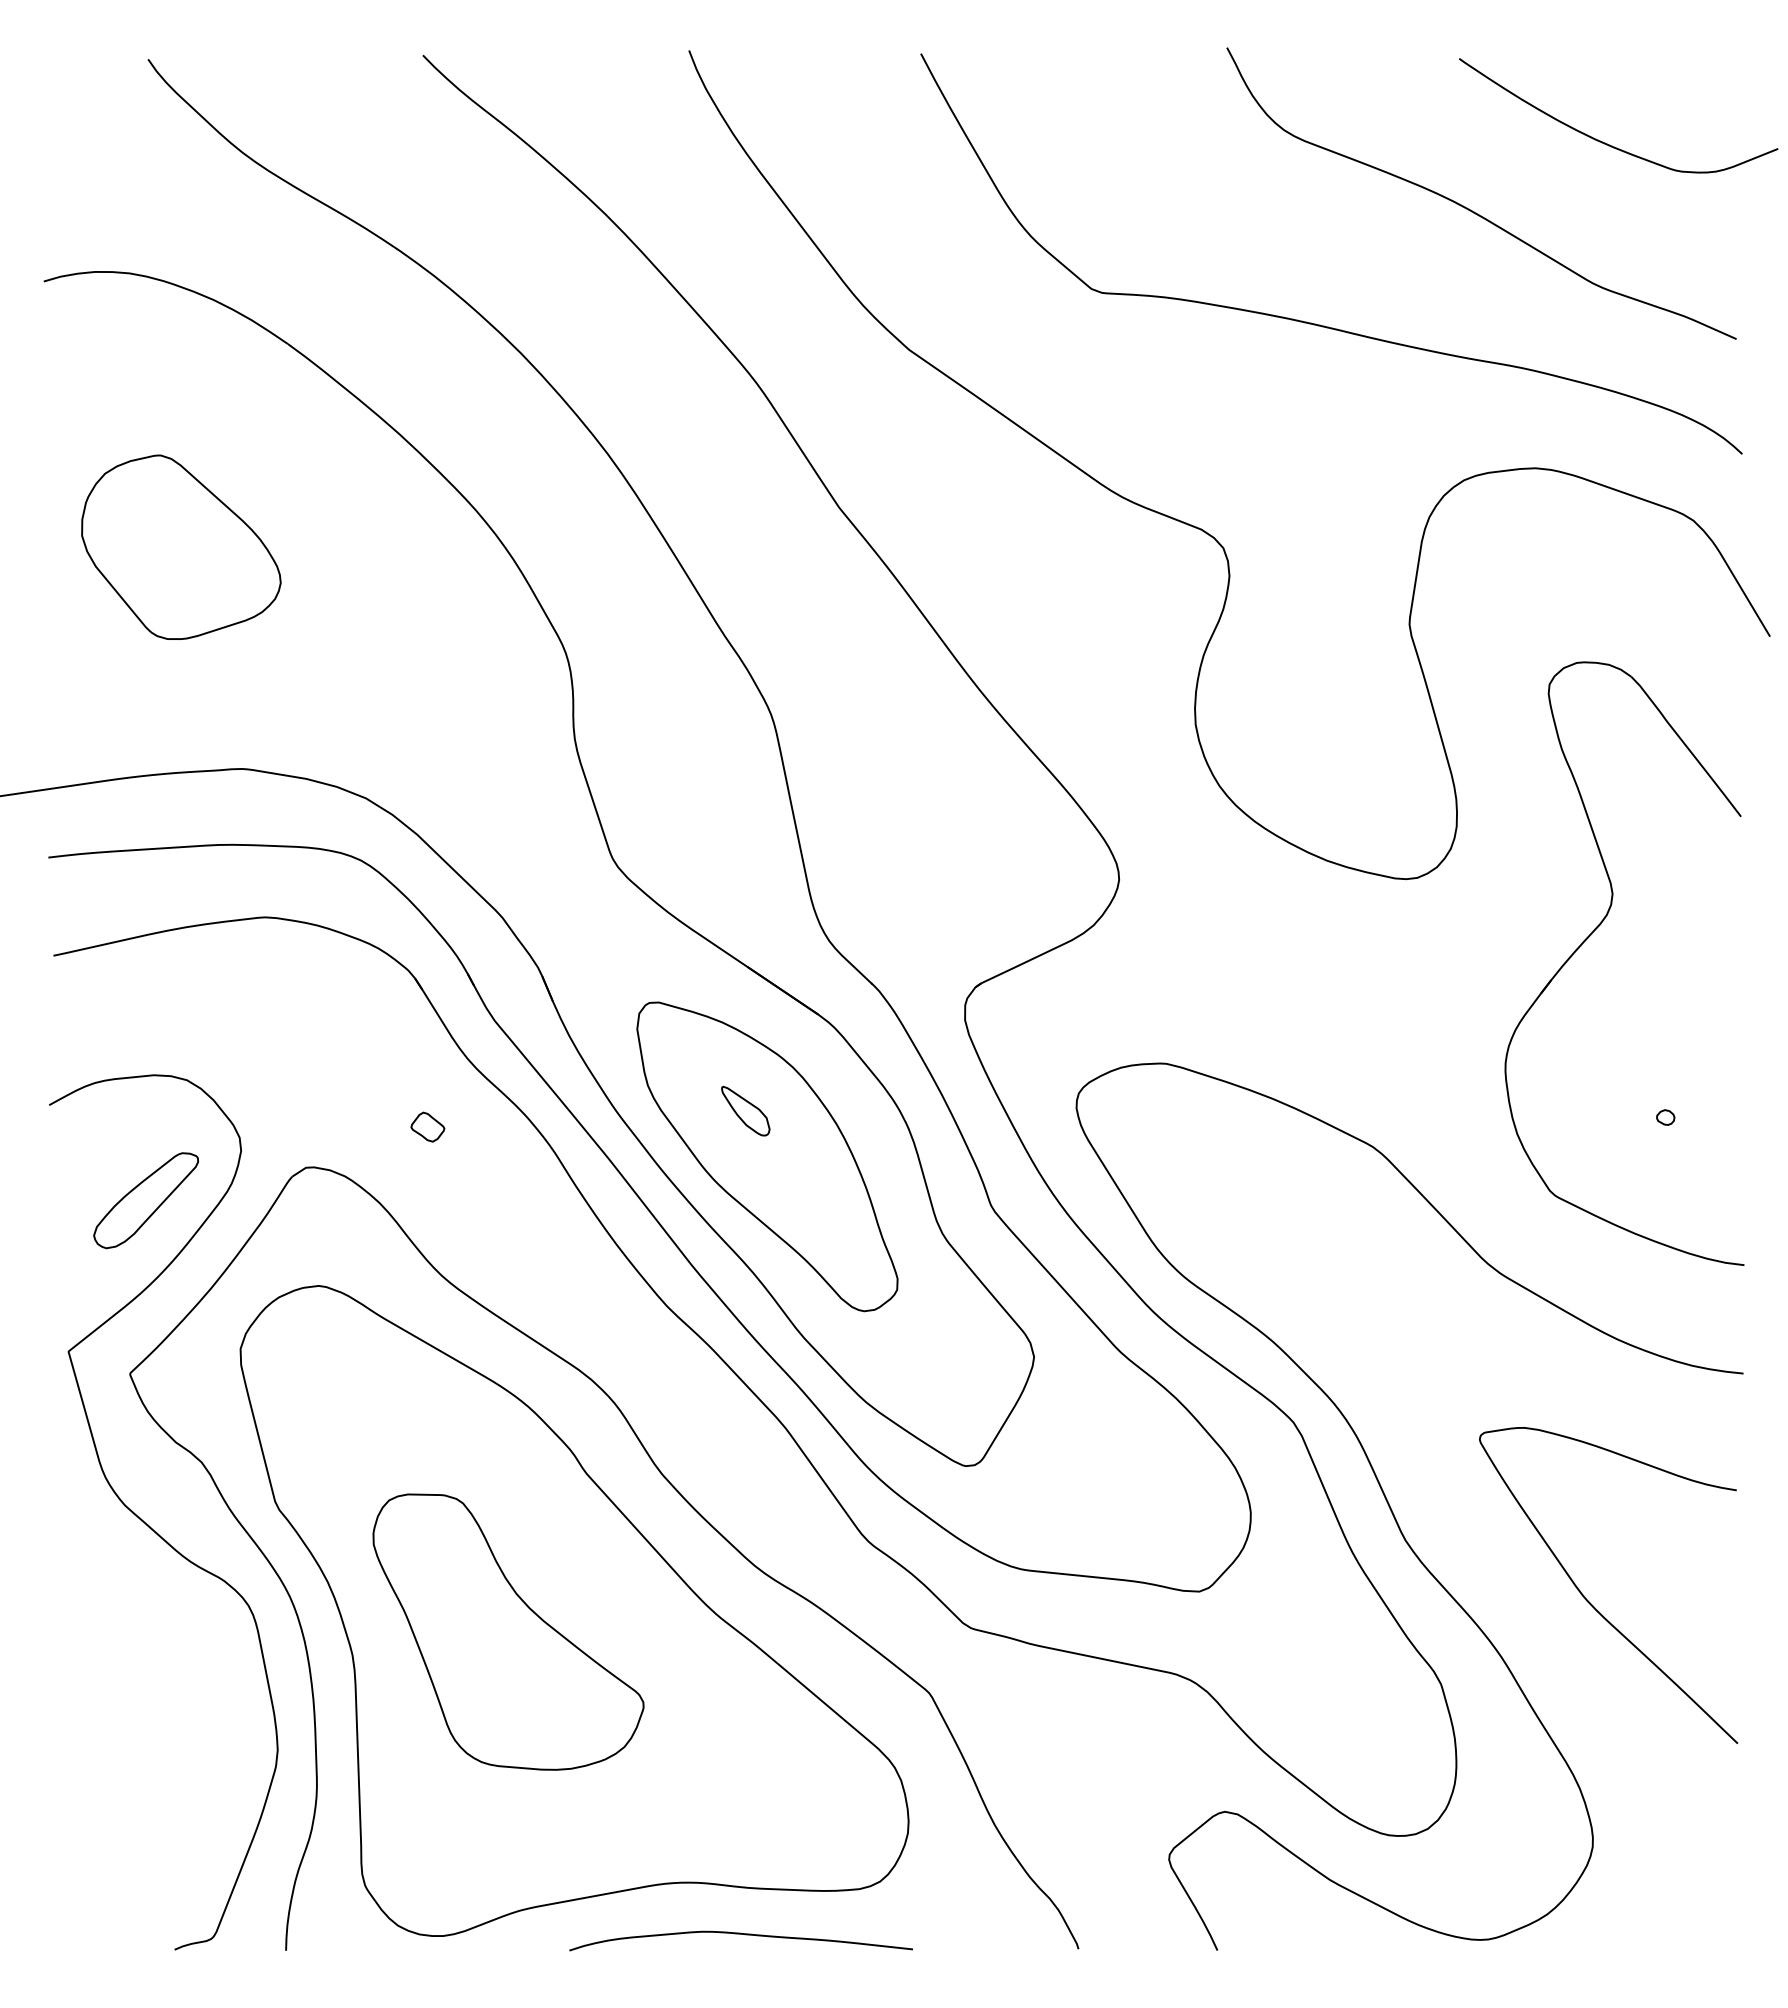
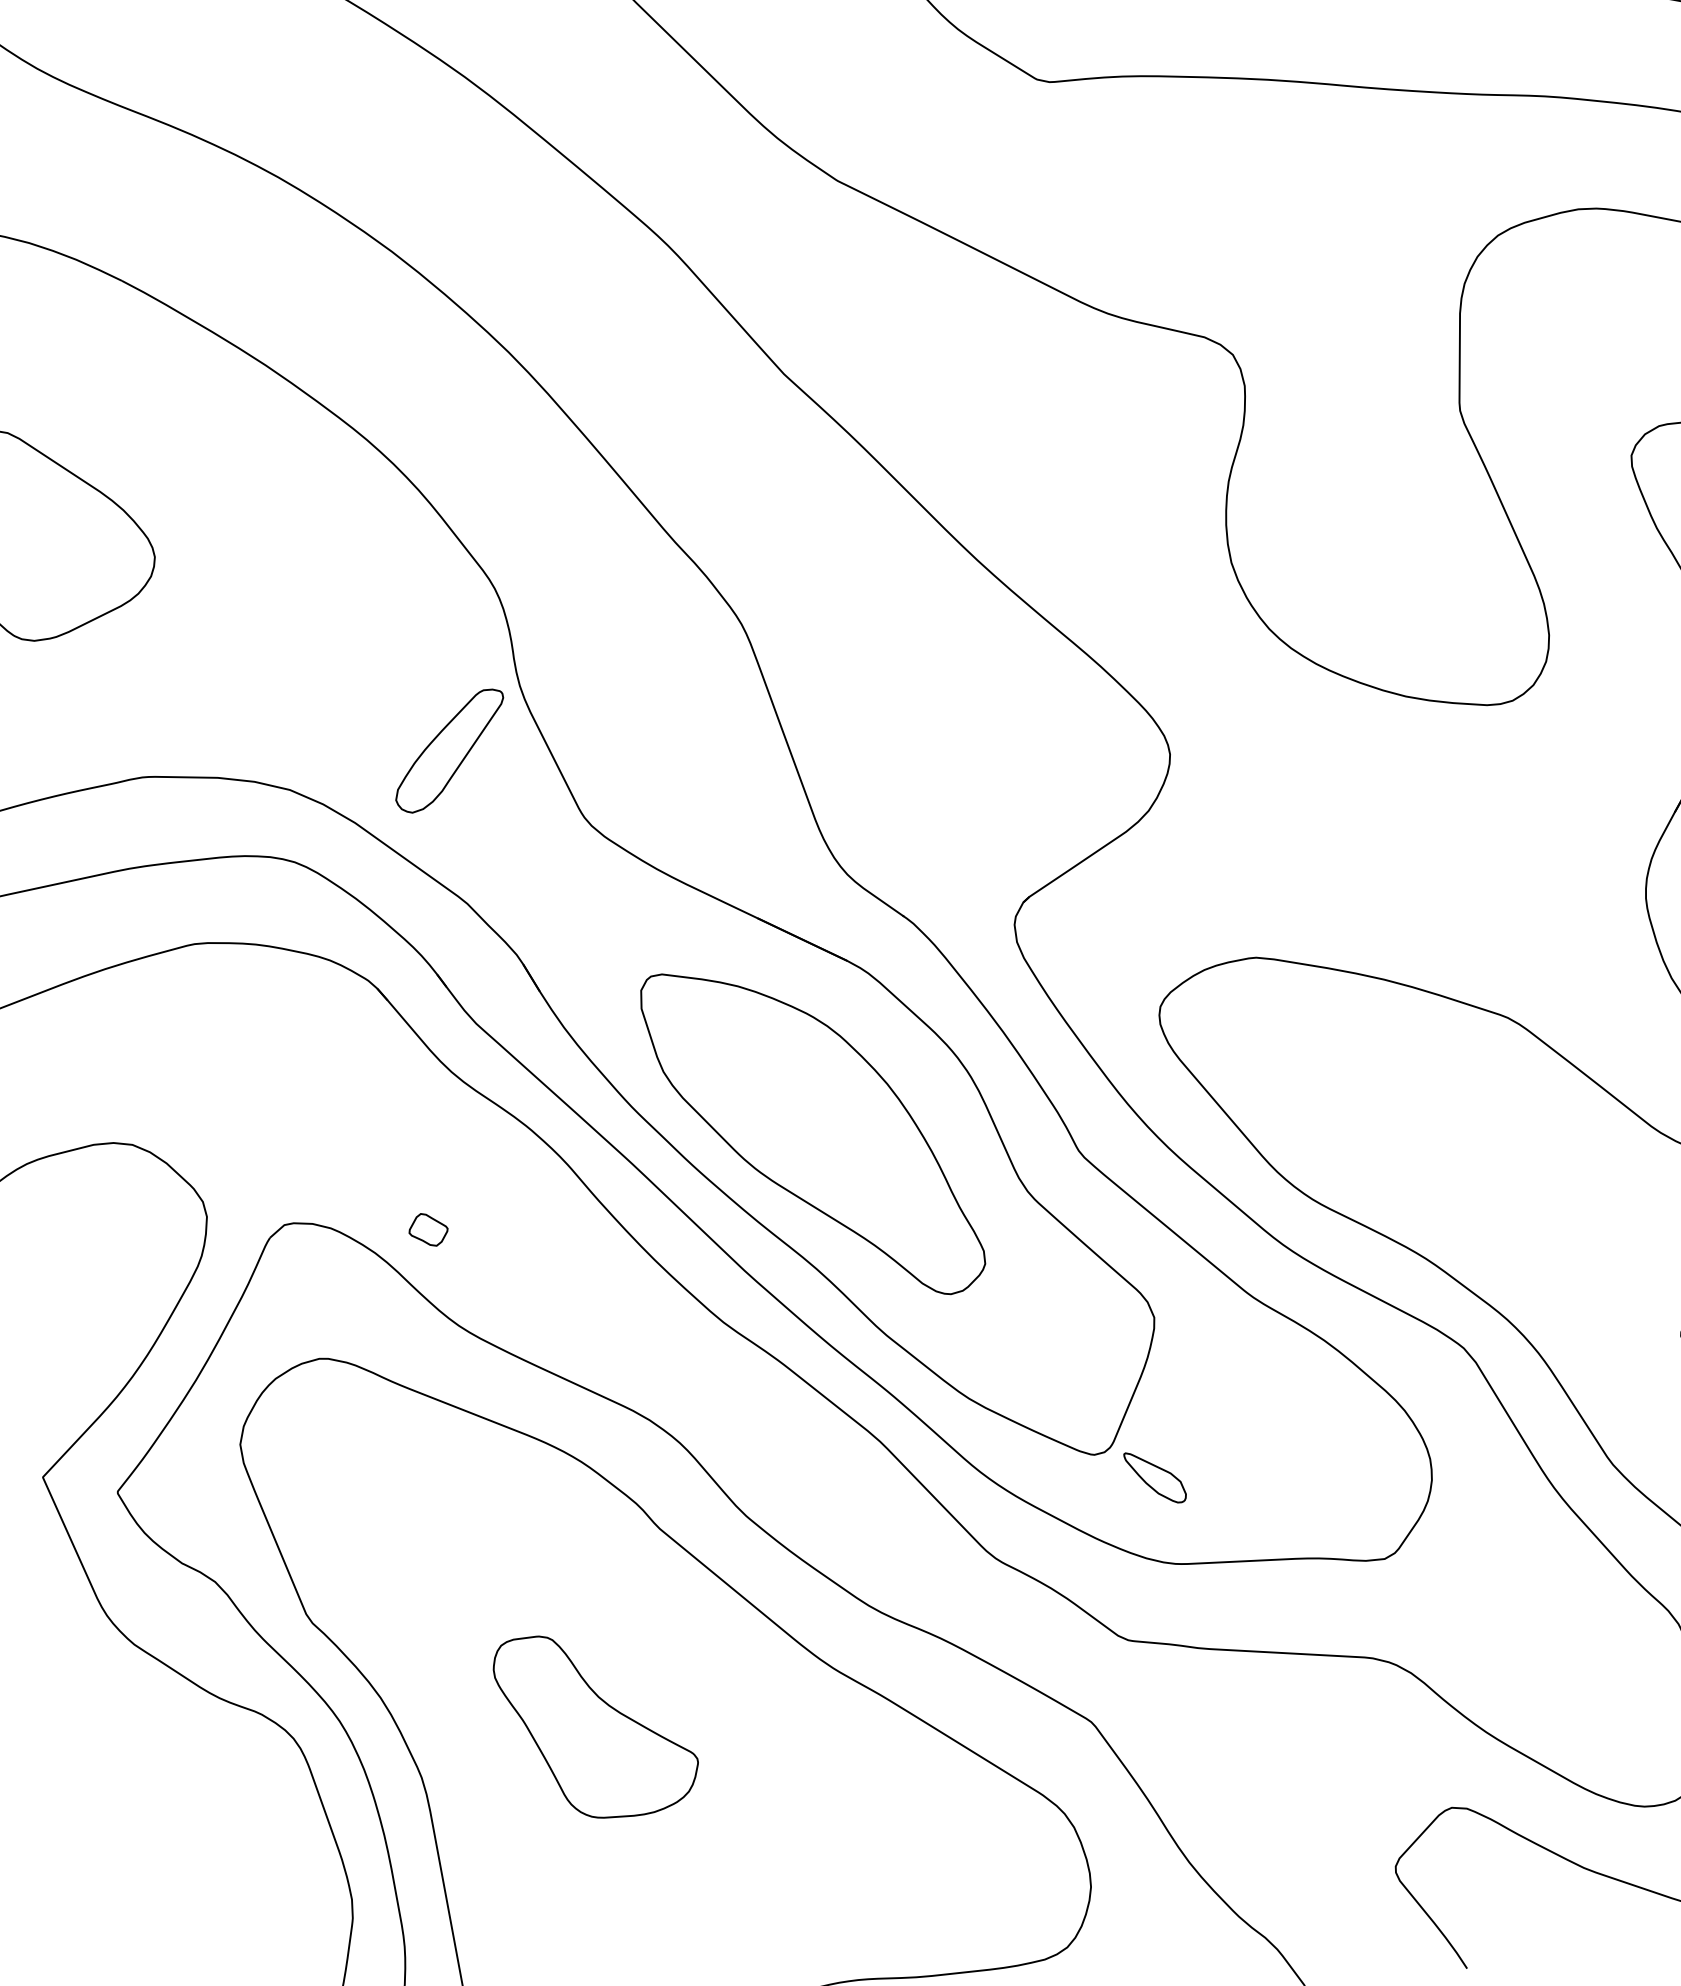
part: (745, 1110) -> (1155, 1476), moved
part: (427, 1126) -> (427, 1229), moved
part: (145, 1200) -> (449, 751), moved
part: (508, 1631) -> (596, 1723), size x0.6

